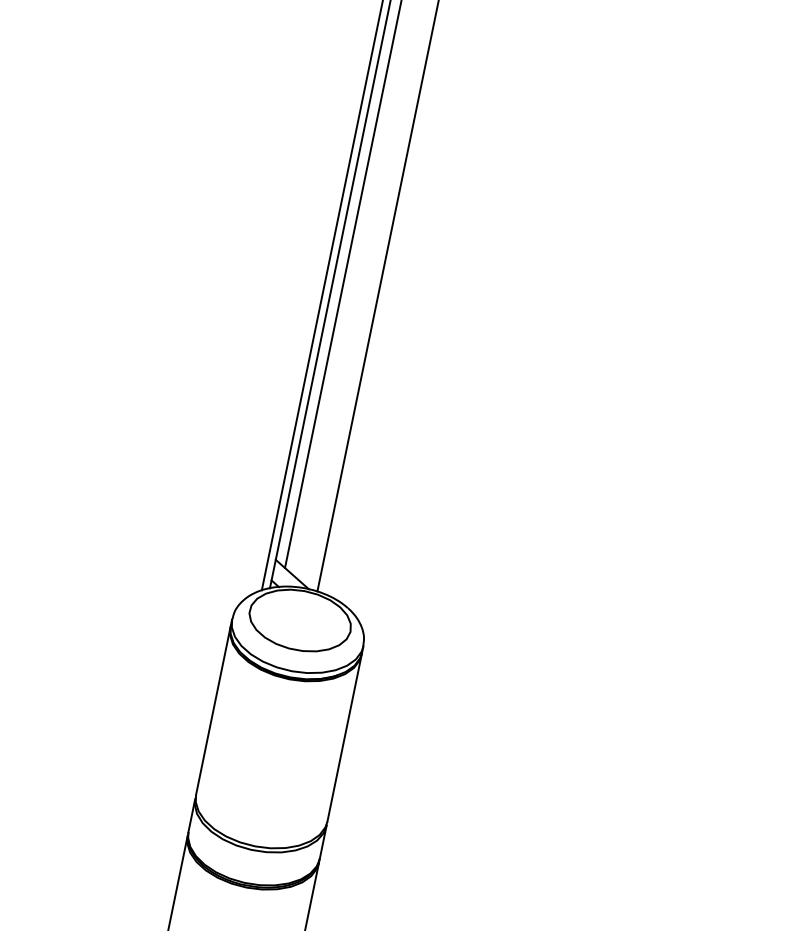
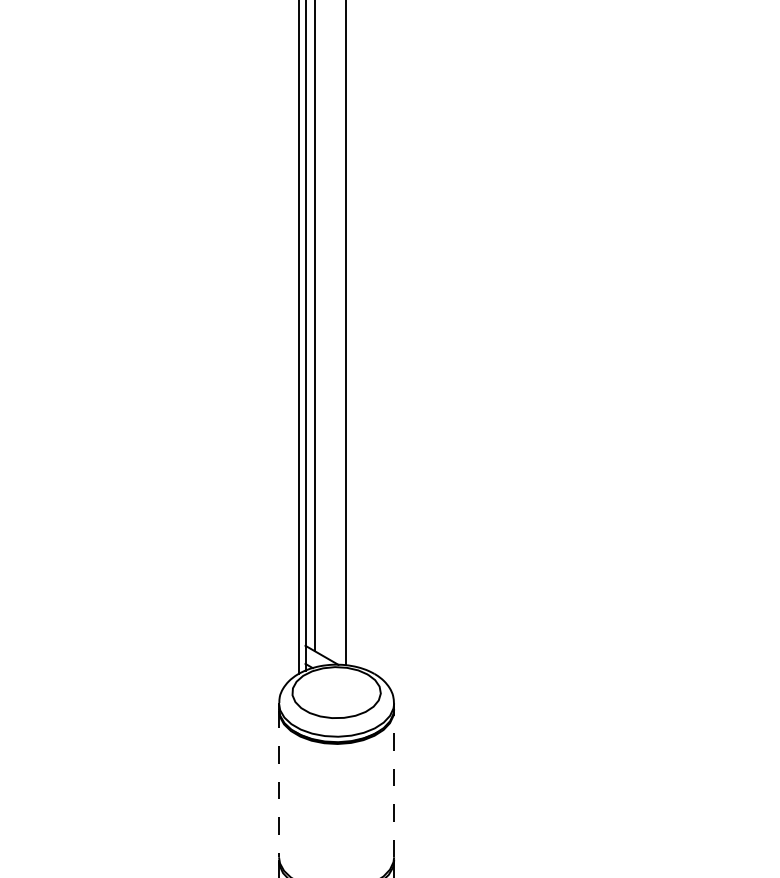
line: (213, 711) -> (279, 784), solid -> dashed
line: (345, 737) -> (394, 783), solid -> dashed

